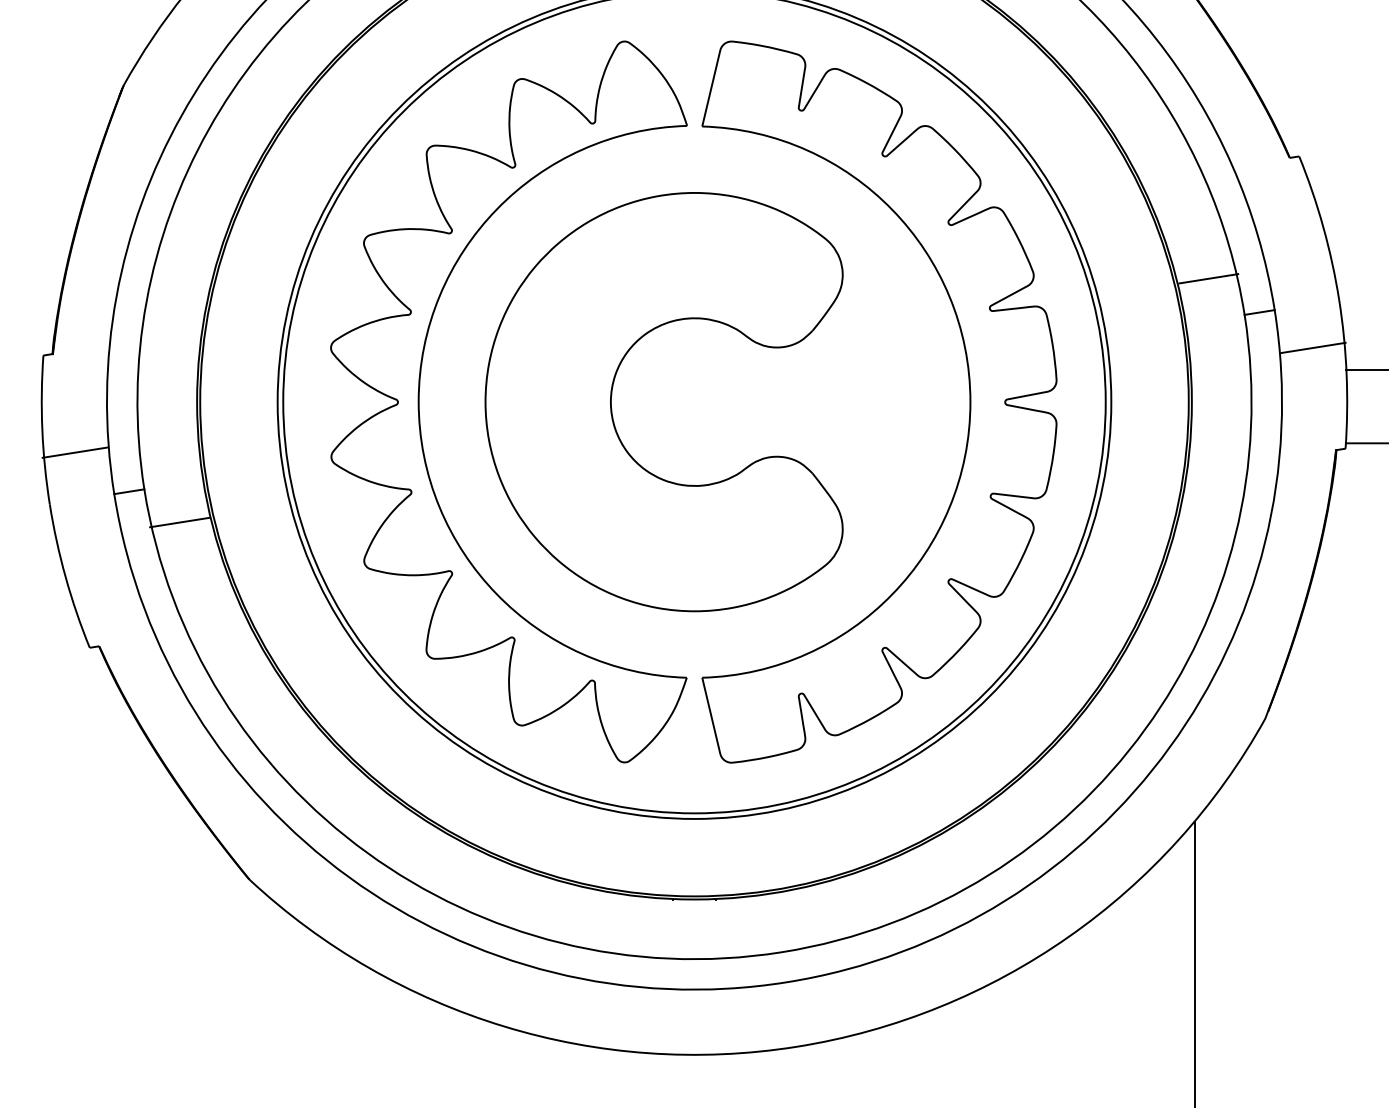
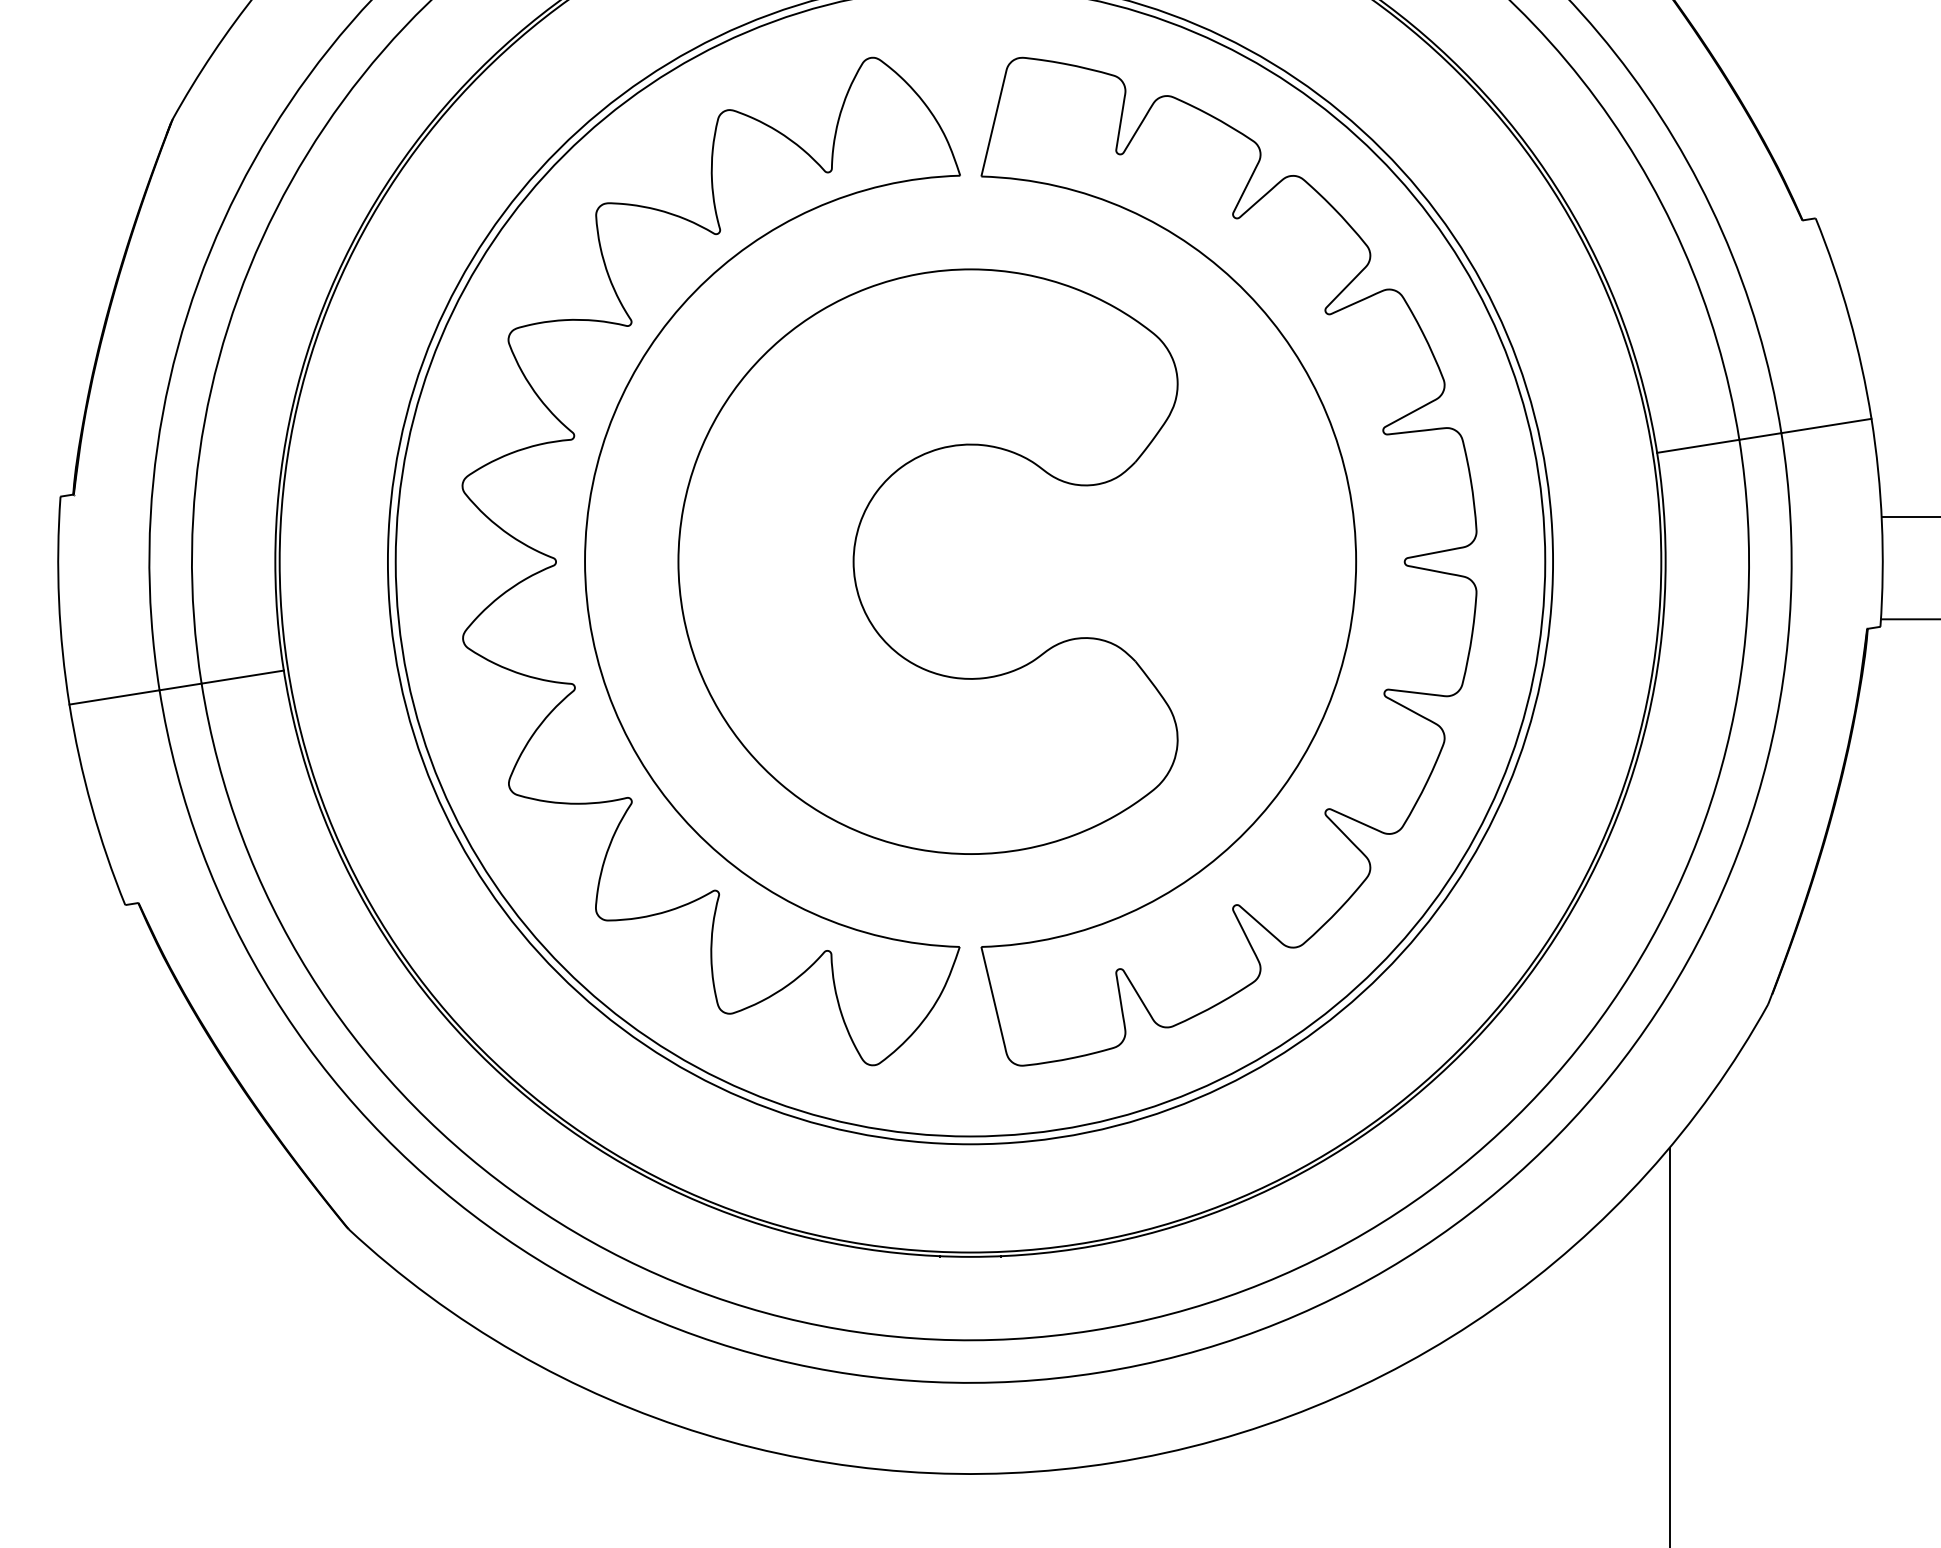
line: (1208, 278) -> (1698, 445), moved
line: (1313, 347) -> (1826, 425), moved
line: (74, 452) -> (114, 697), moved
line: (179, 522) -> (242, 676), moved

